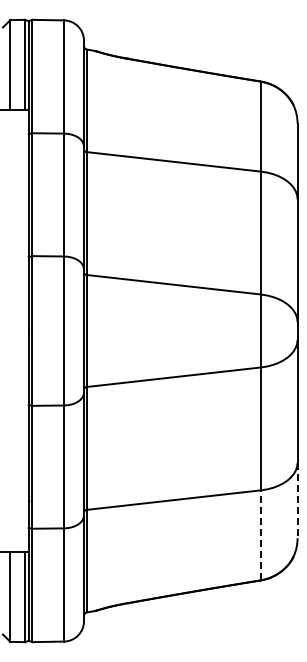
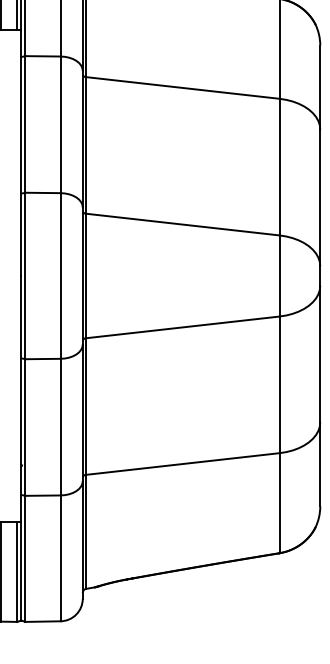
line: (297, 500) -> (320, 464), dashed -> solid
line: (261, 535) -> (280, 503), dashed -> solid

